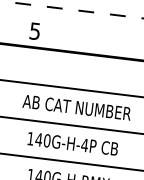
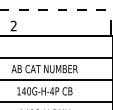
text: (34, 30) -> (13, 25), 5 -> 2

